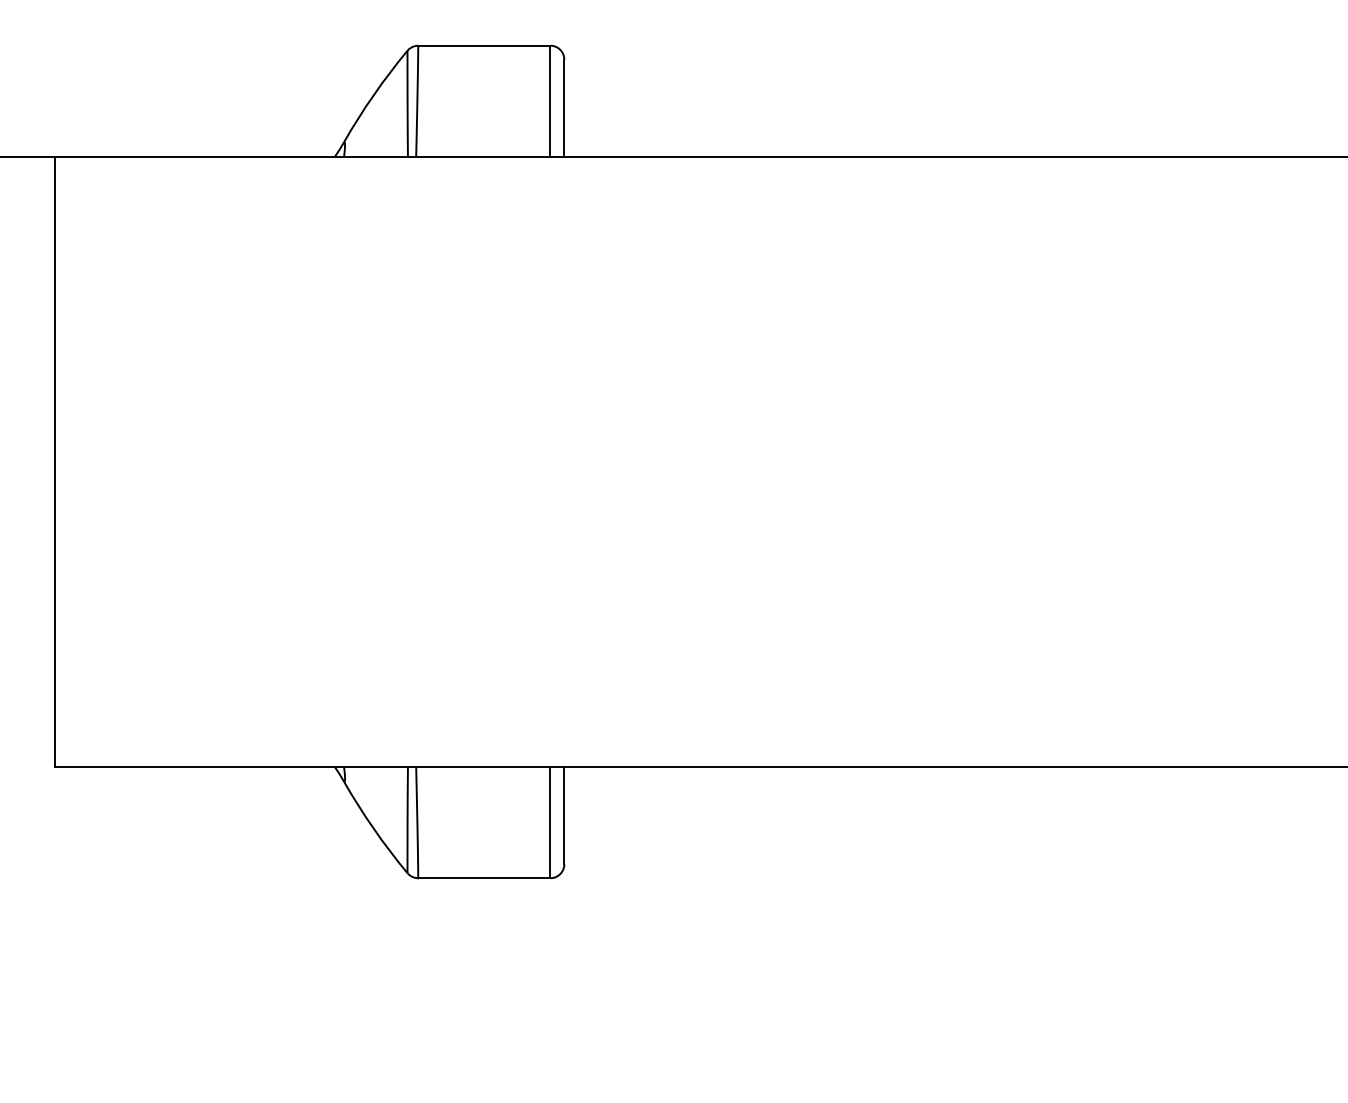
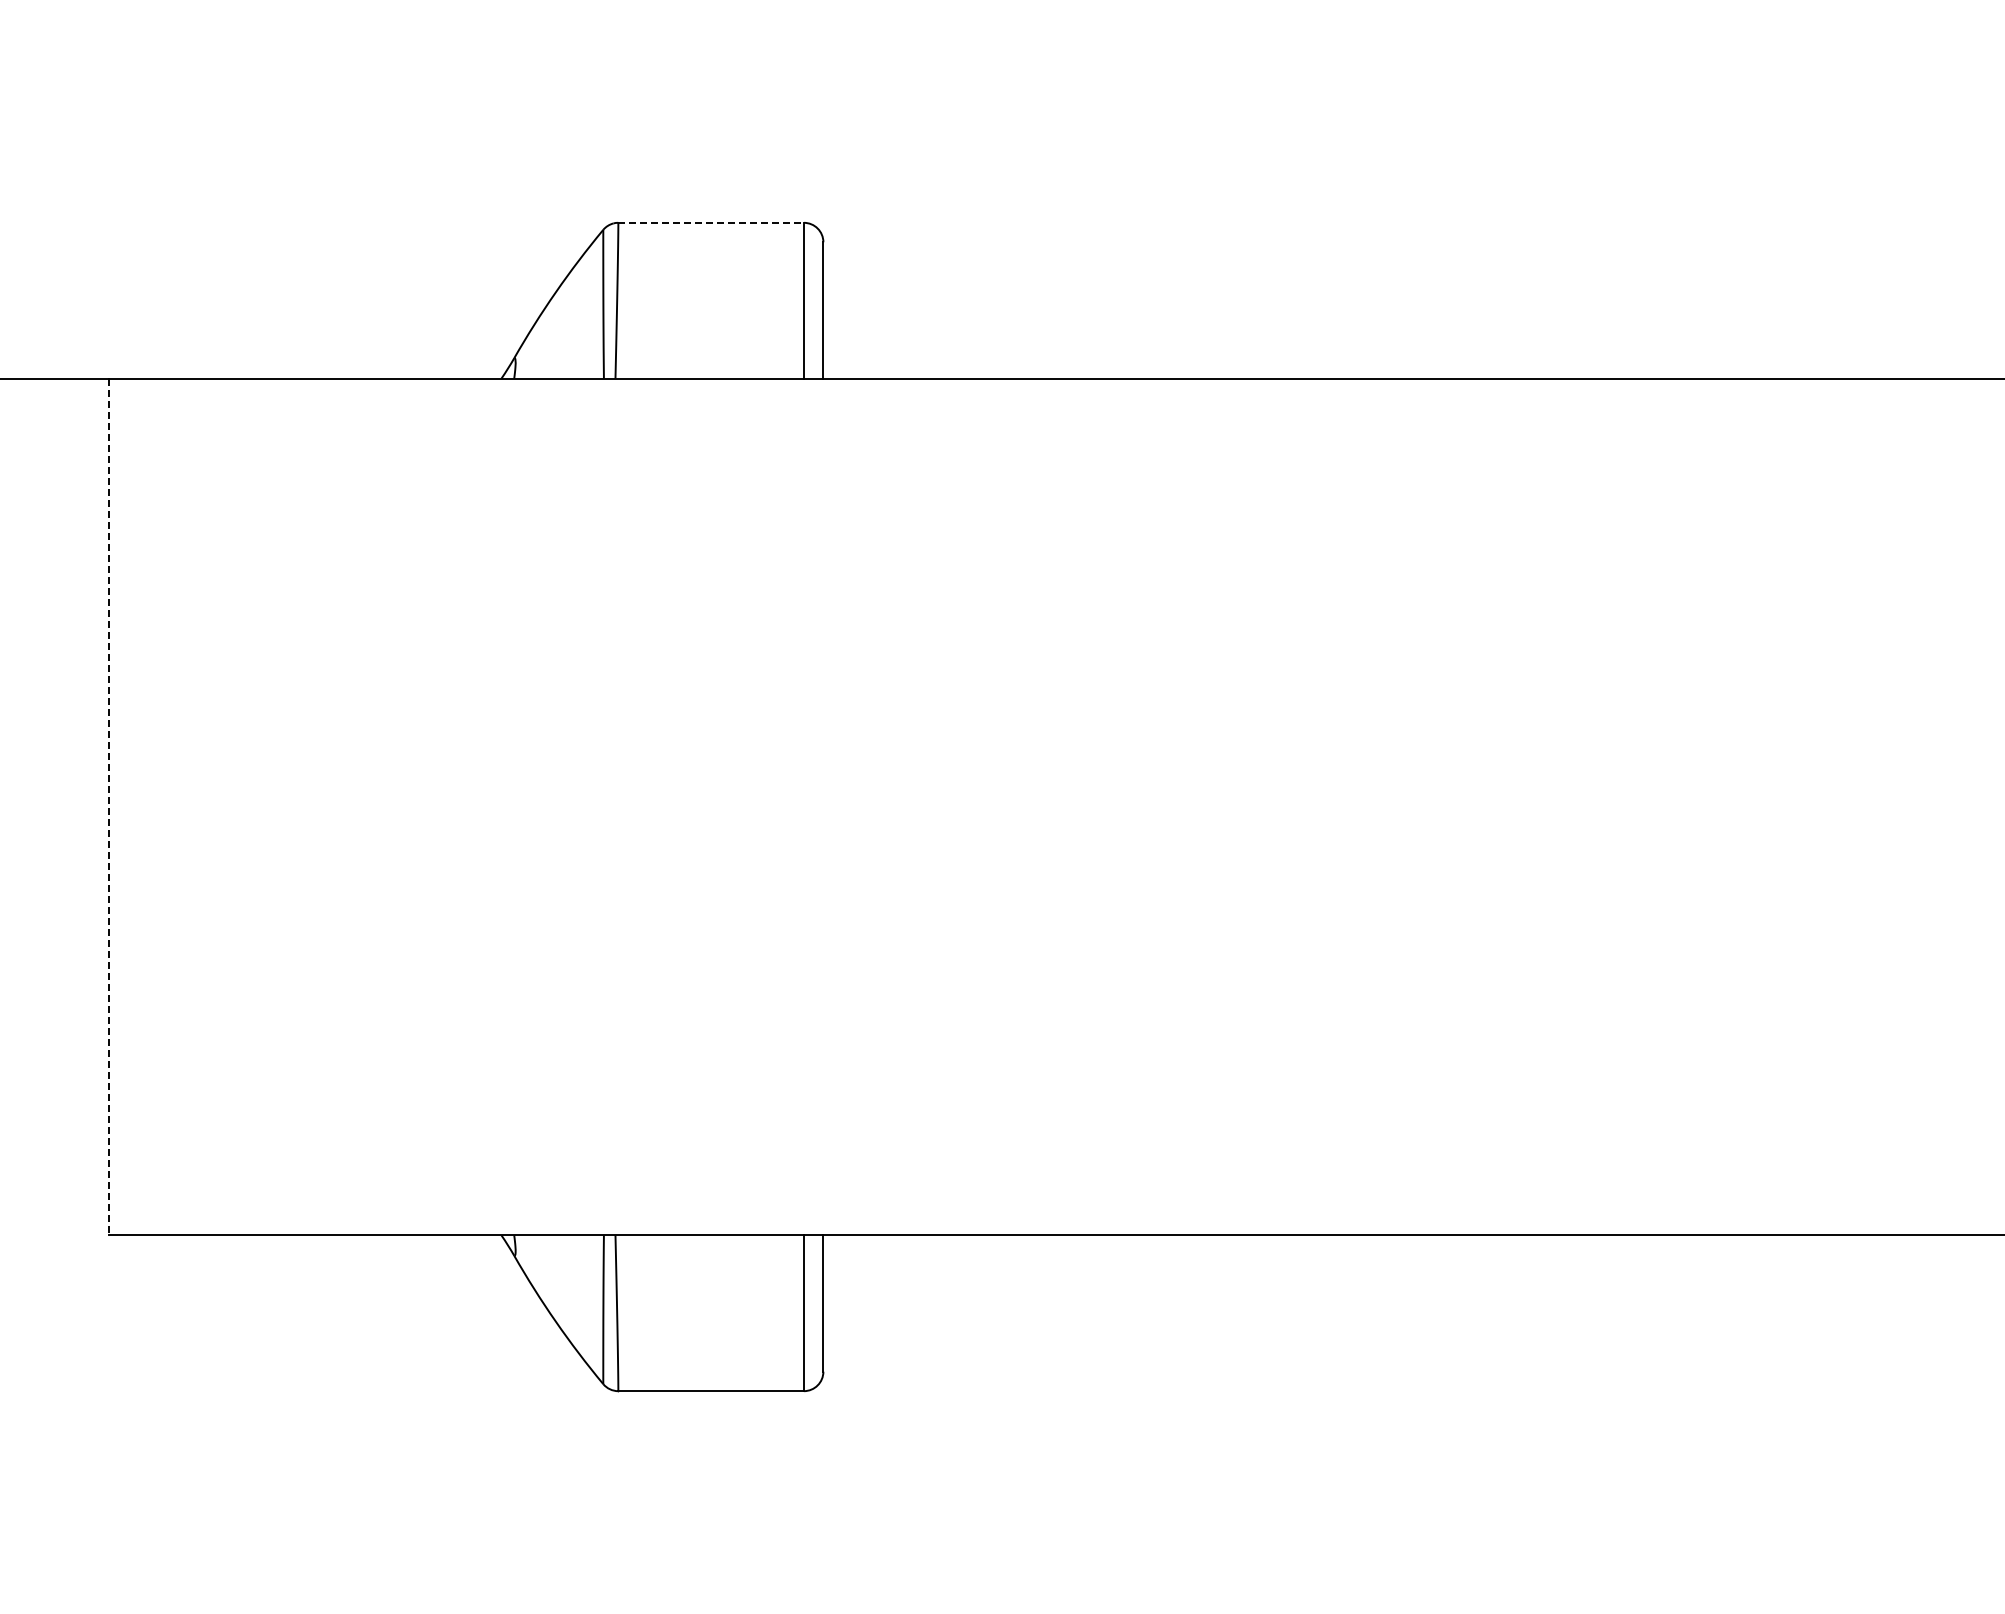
line: (484, 45) -> (711, 222), solid -> dashed
line: (54, 462) -> (108, 807), solid -> dashed

